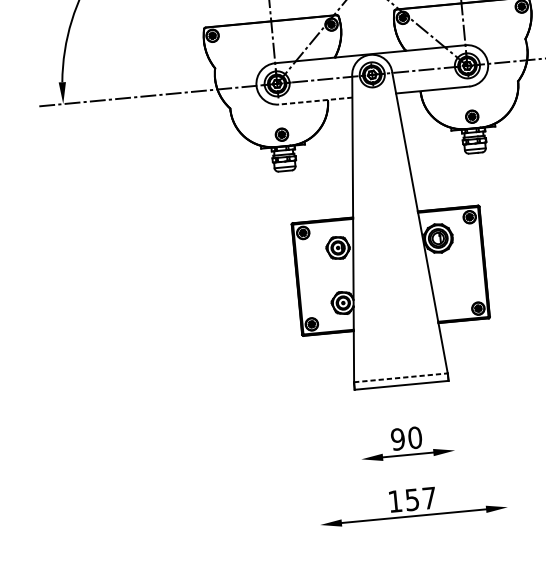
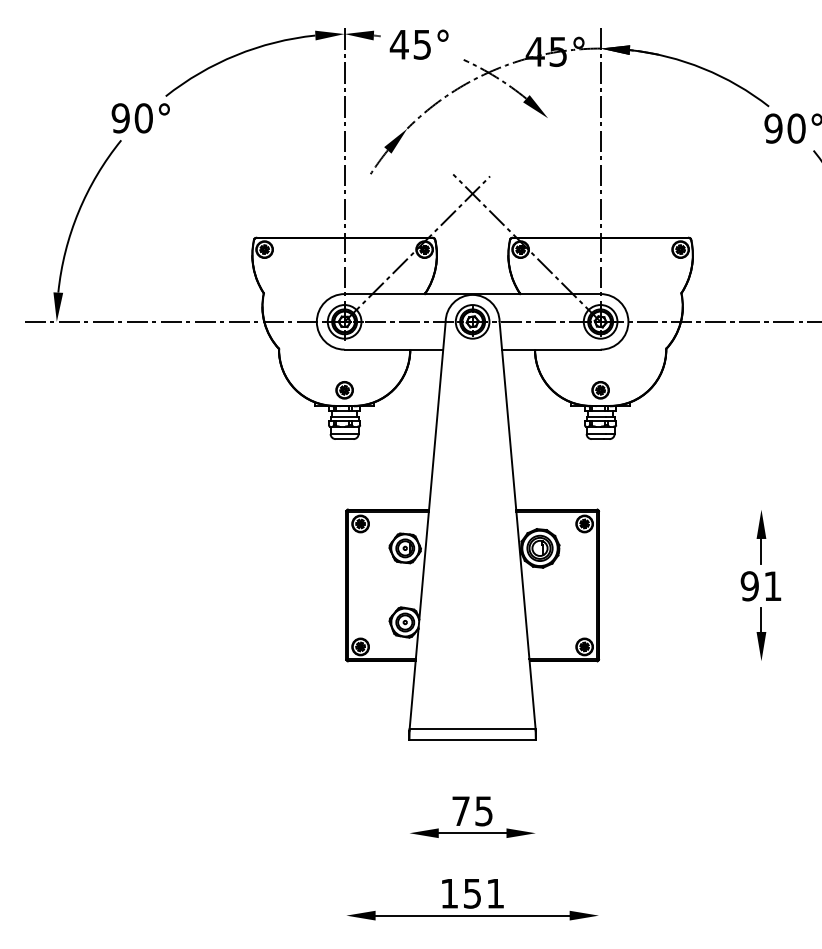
line: (315, 100) -> (393, 349), dashed -> solid
line: (401, 377) -> (473, 729), dashed -> solid
text: (406, 438) -> (472, 811), 90 -> 75
text: (429, 498) -> (495, 893), 157 -> 151

